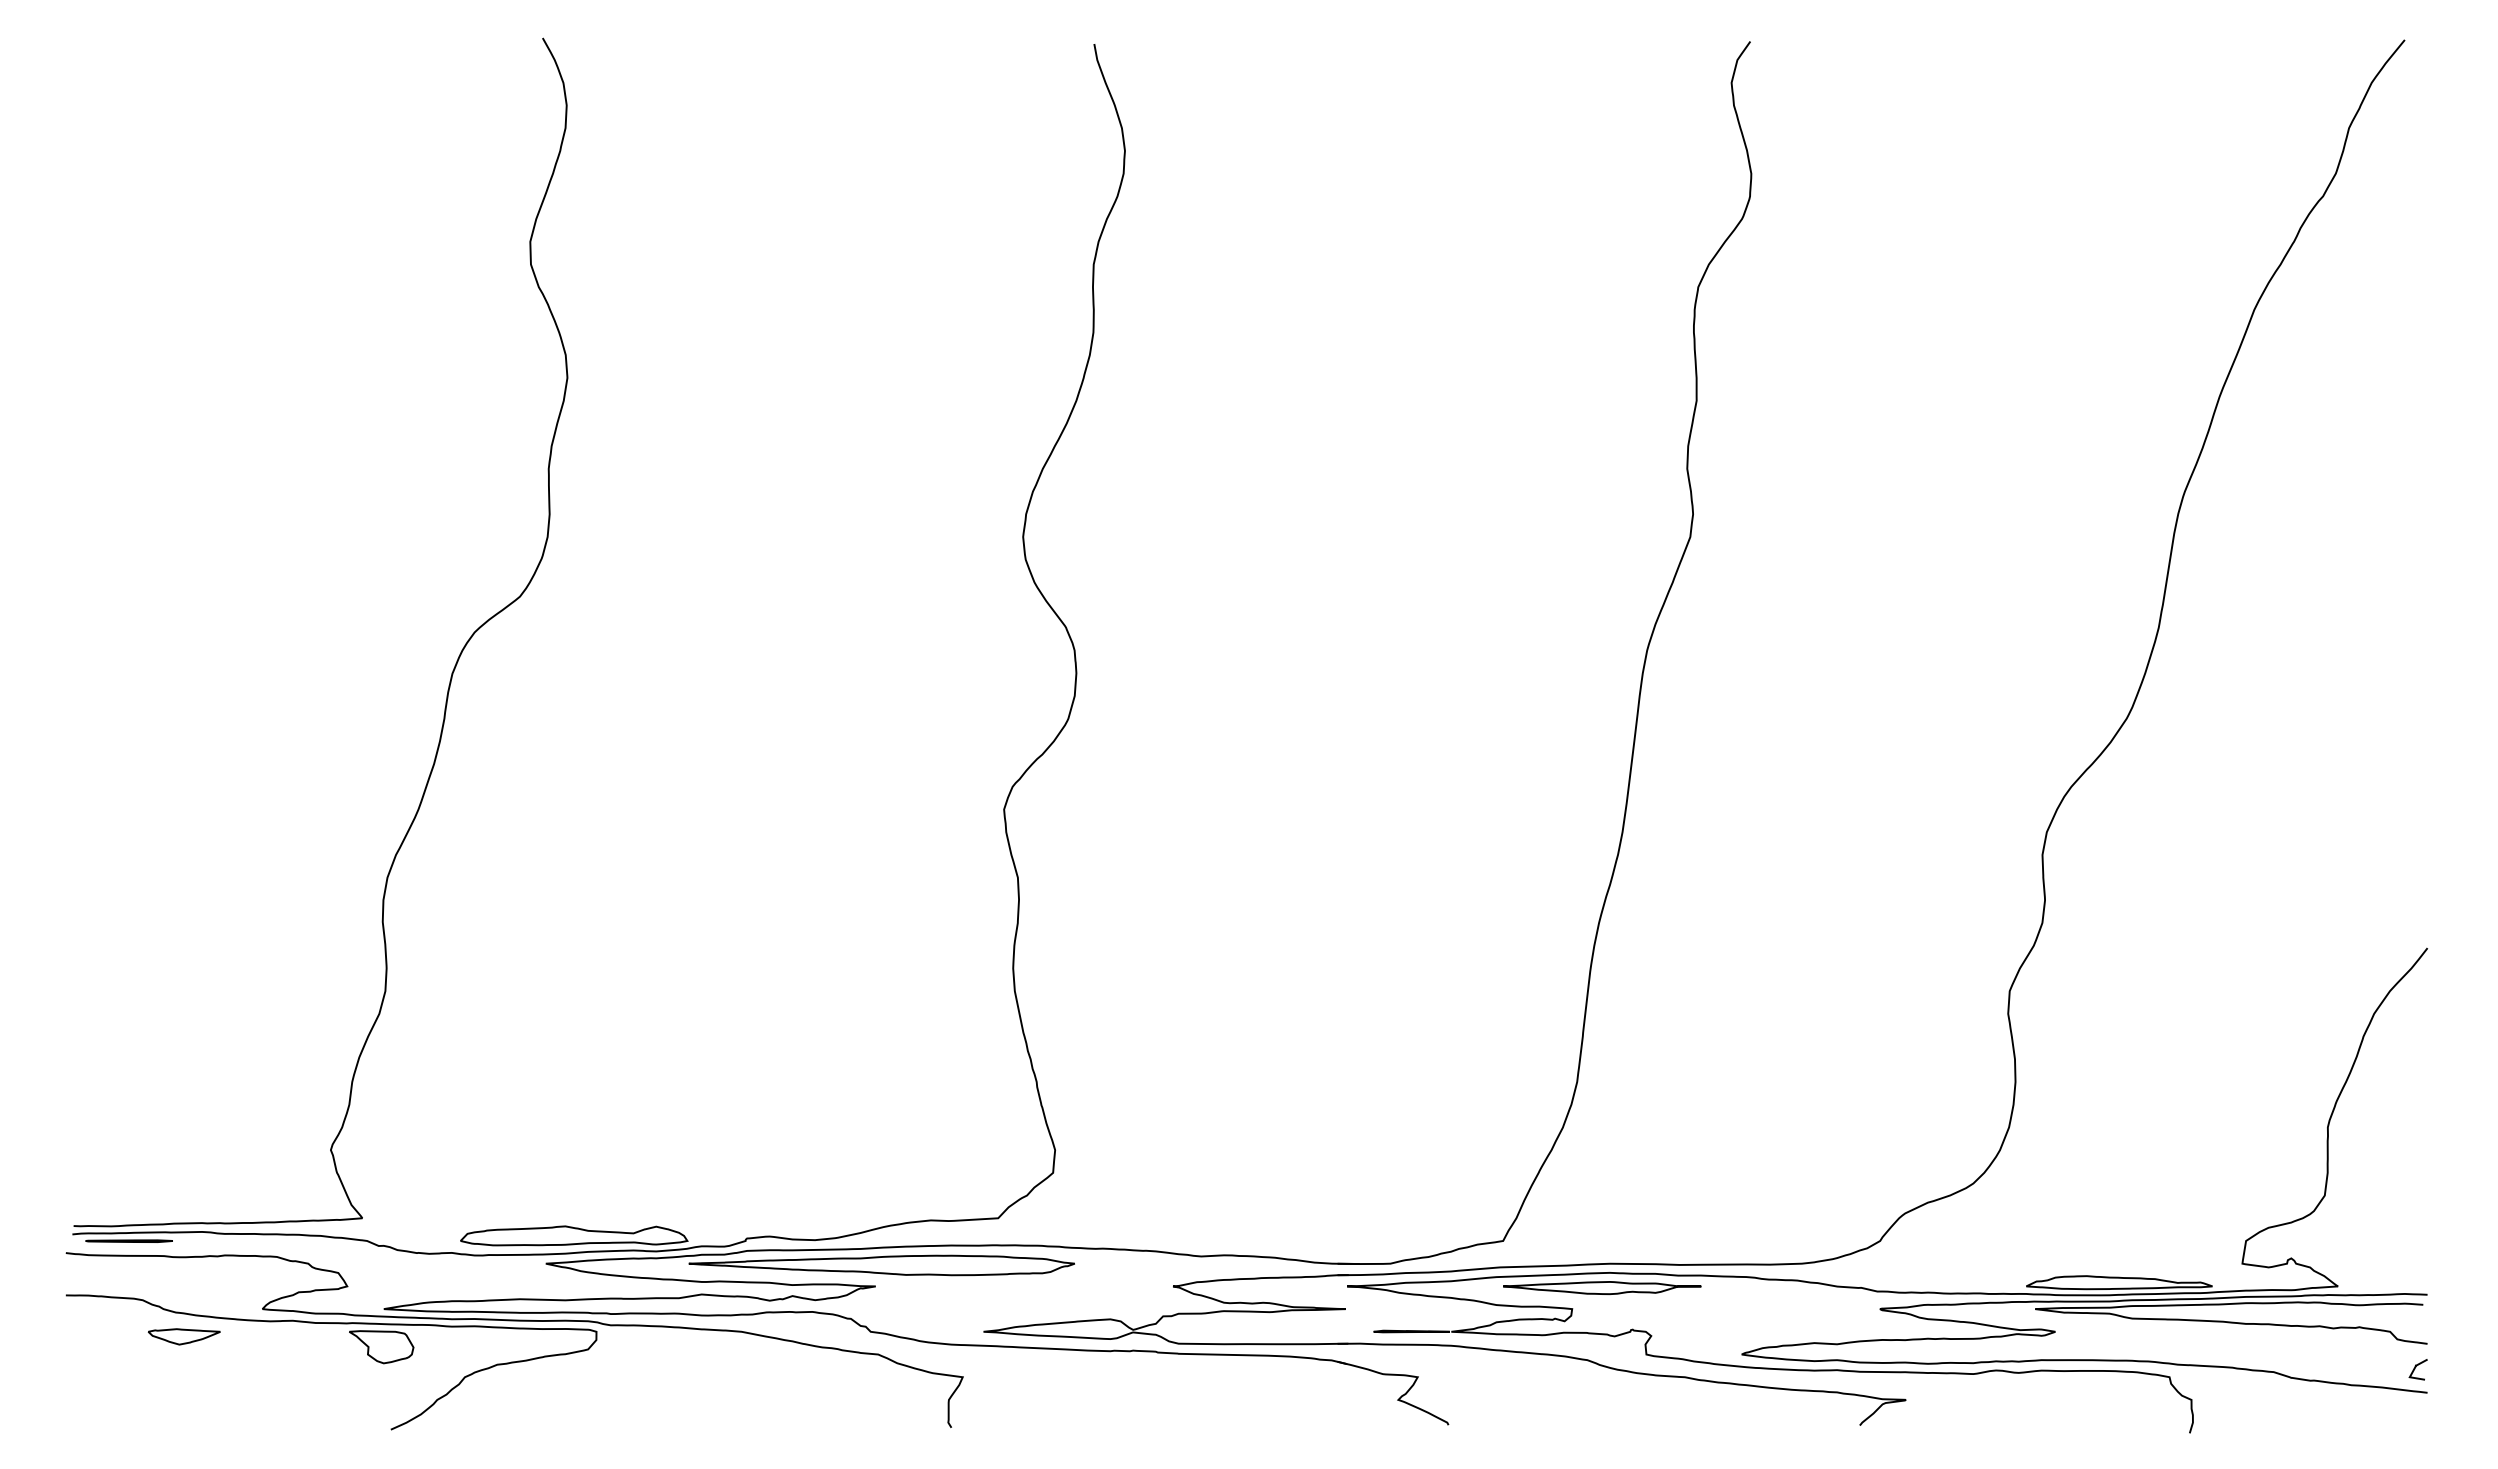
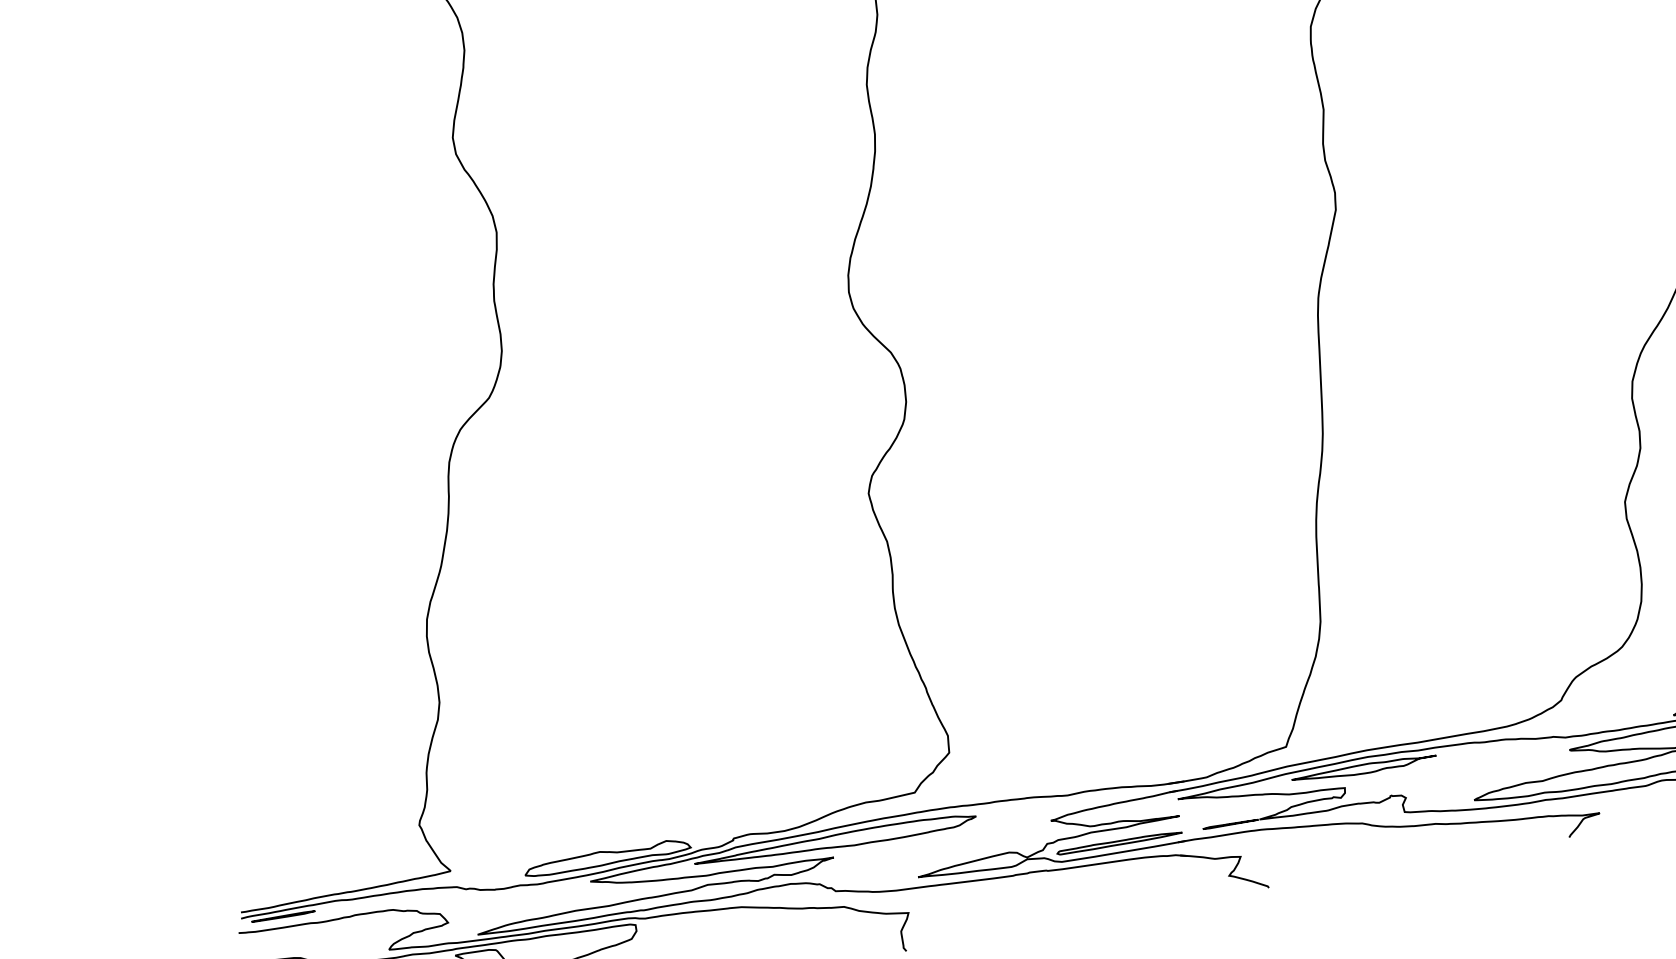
part: (1259, 1330) -> (1119, 842), added

